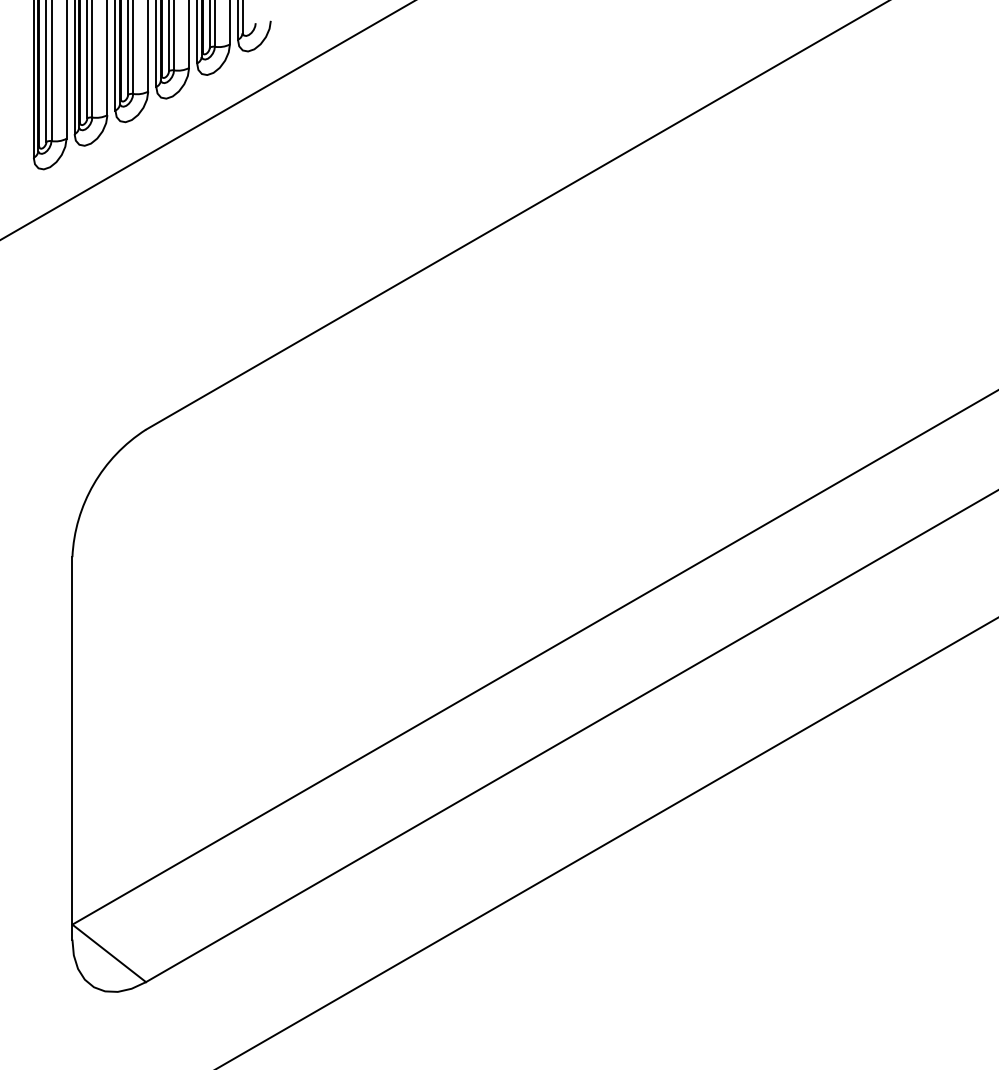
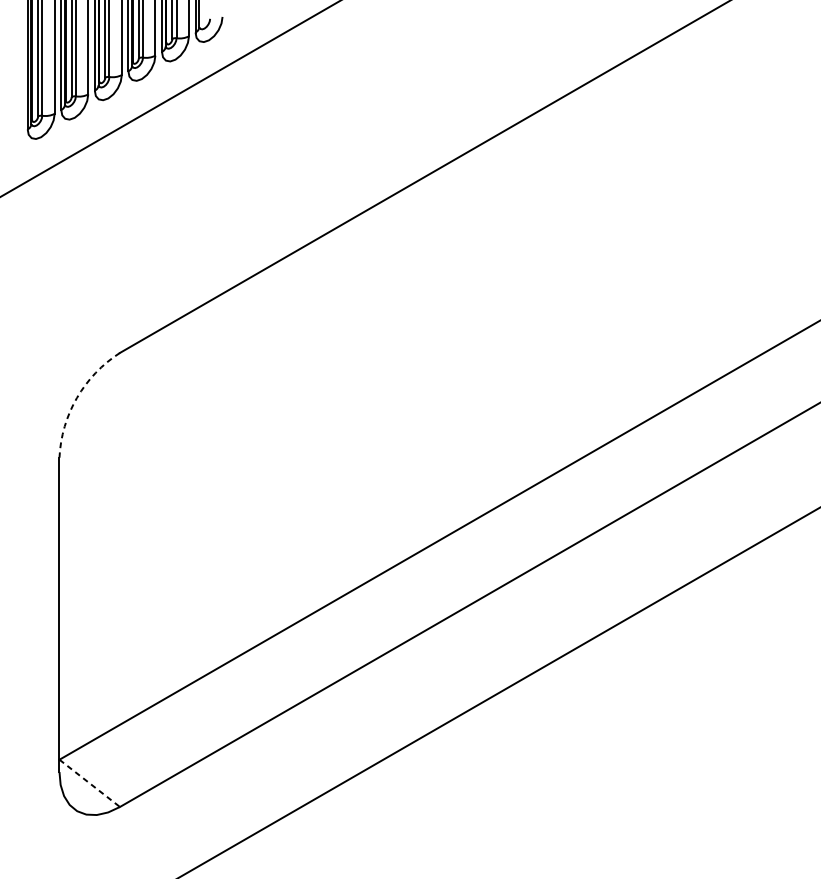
arc: (93, 484) -> (76, 397), solid -> dashed
line: (109, 953) -> (89, 783), solid -> dashed

